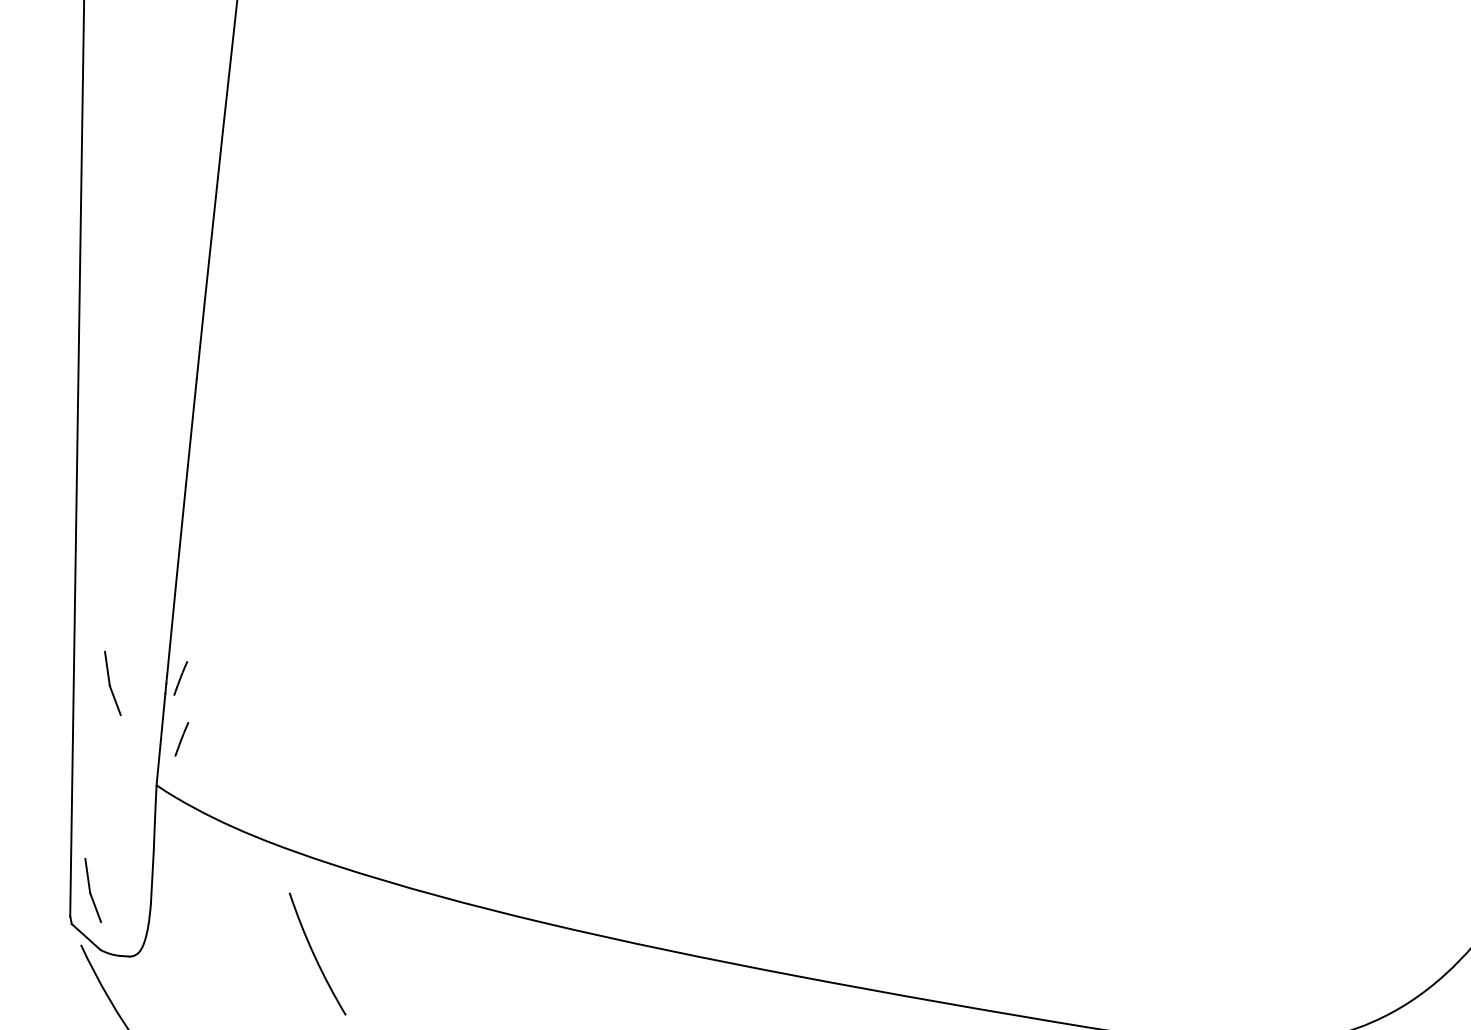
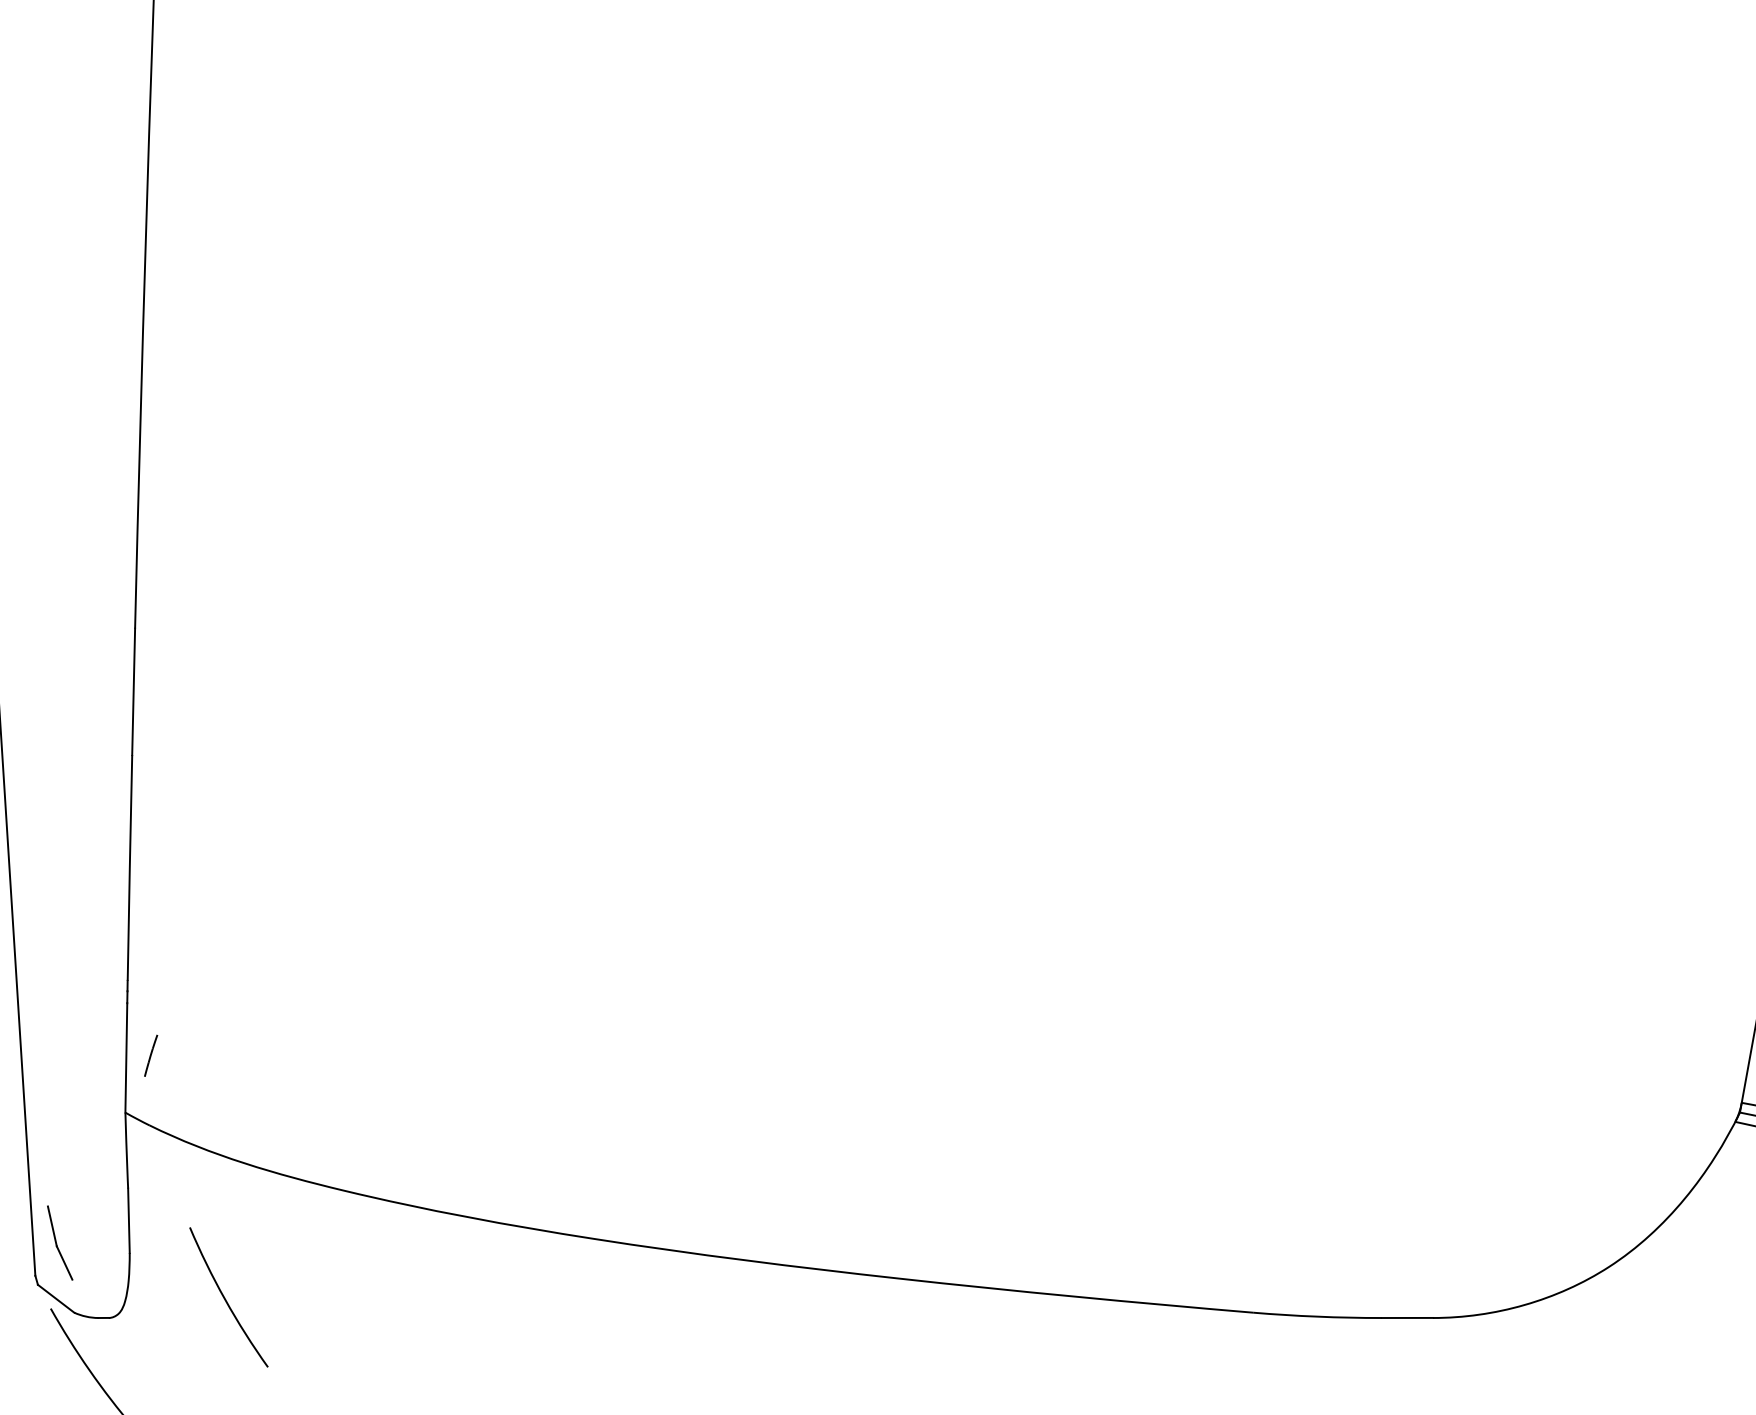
line: (181, 678) -> (144, 983), removed
part: (113, 683) -> (64, 995), removed
arc: (315, 955) -> (226, 1299), moved

